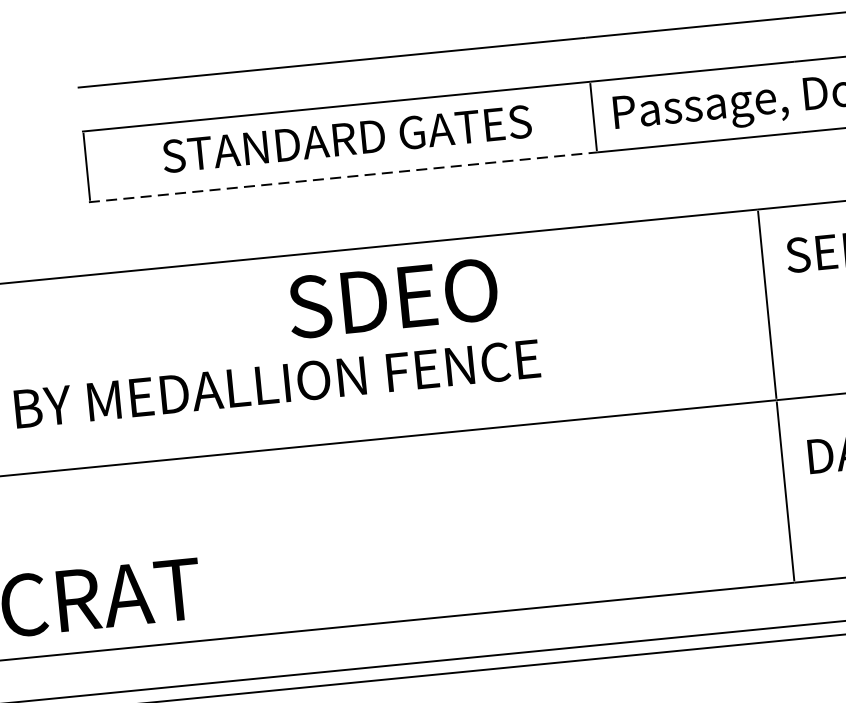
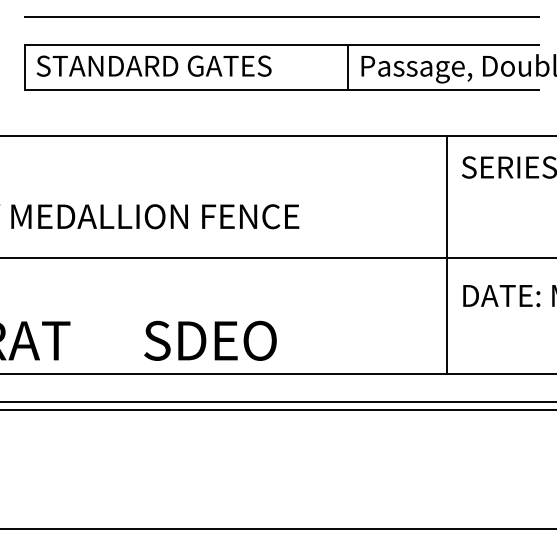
text: (345, 138) -> (153, 65), moved
line: (343, 177) -> (186, 90), dashed -> solid
text: (393, 297) -> (210, 340), moved

